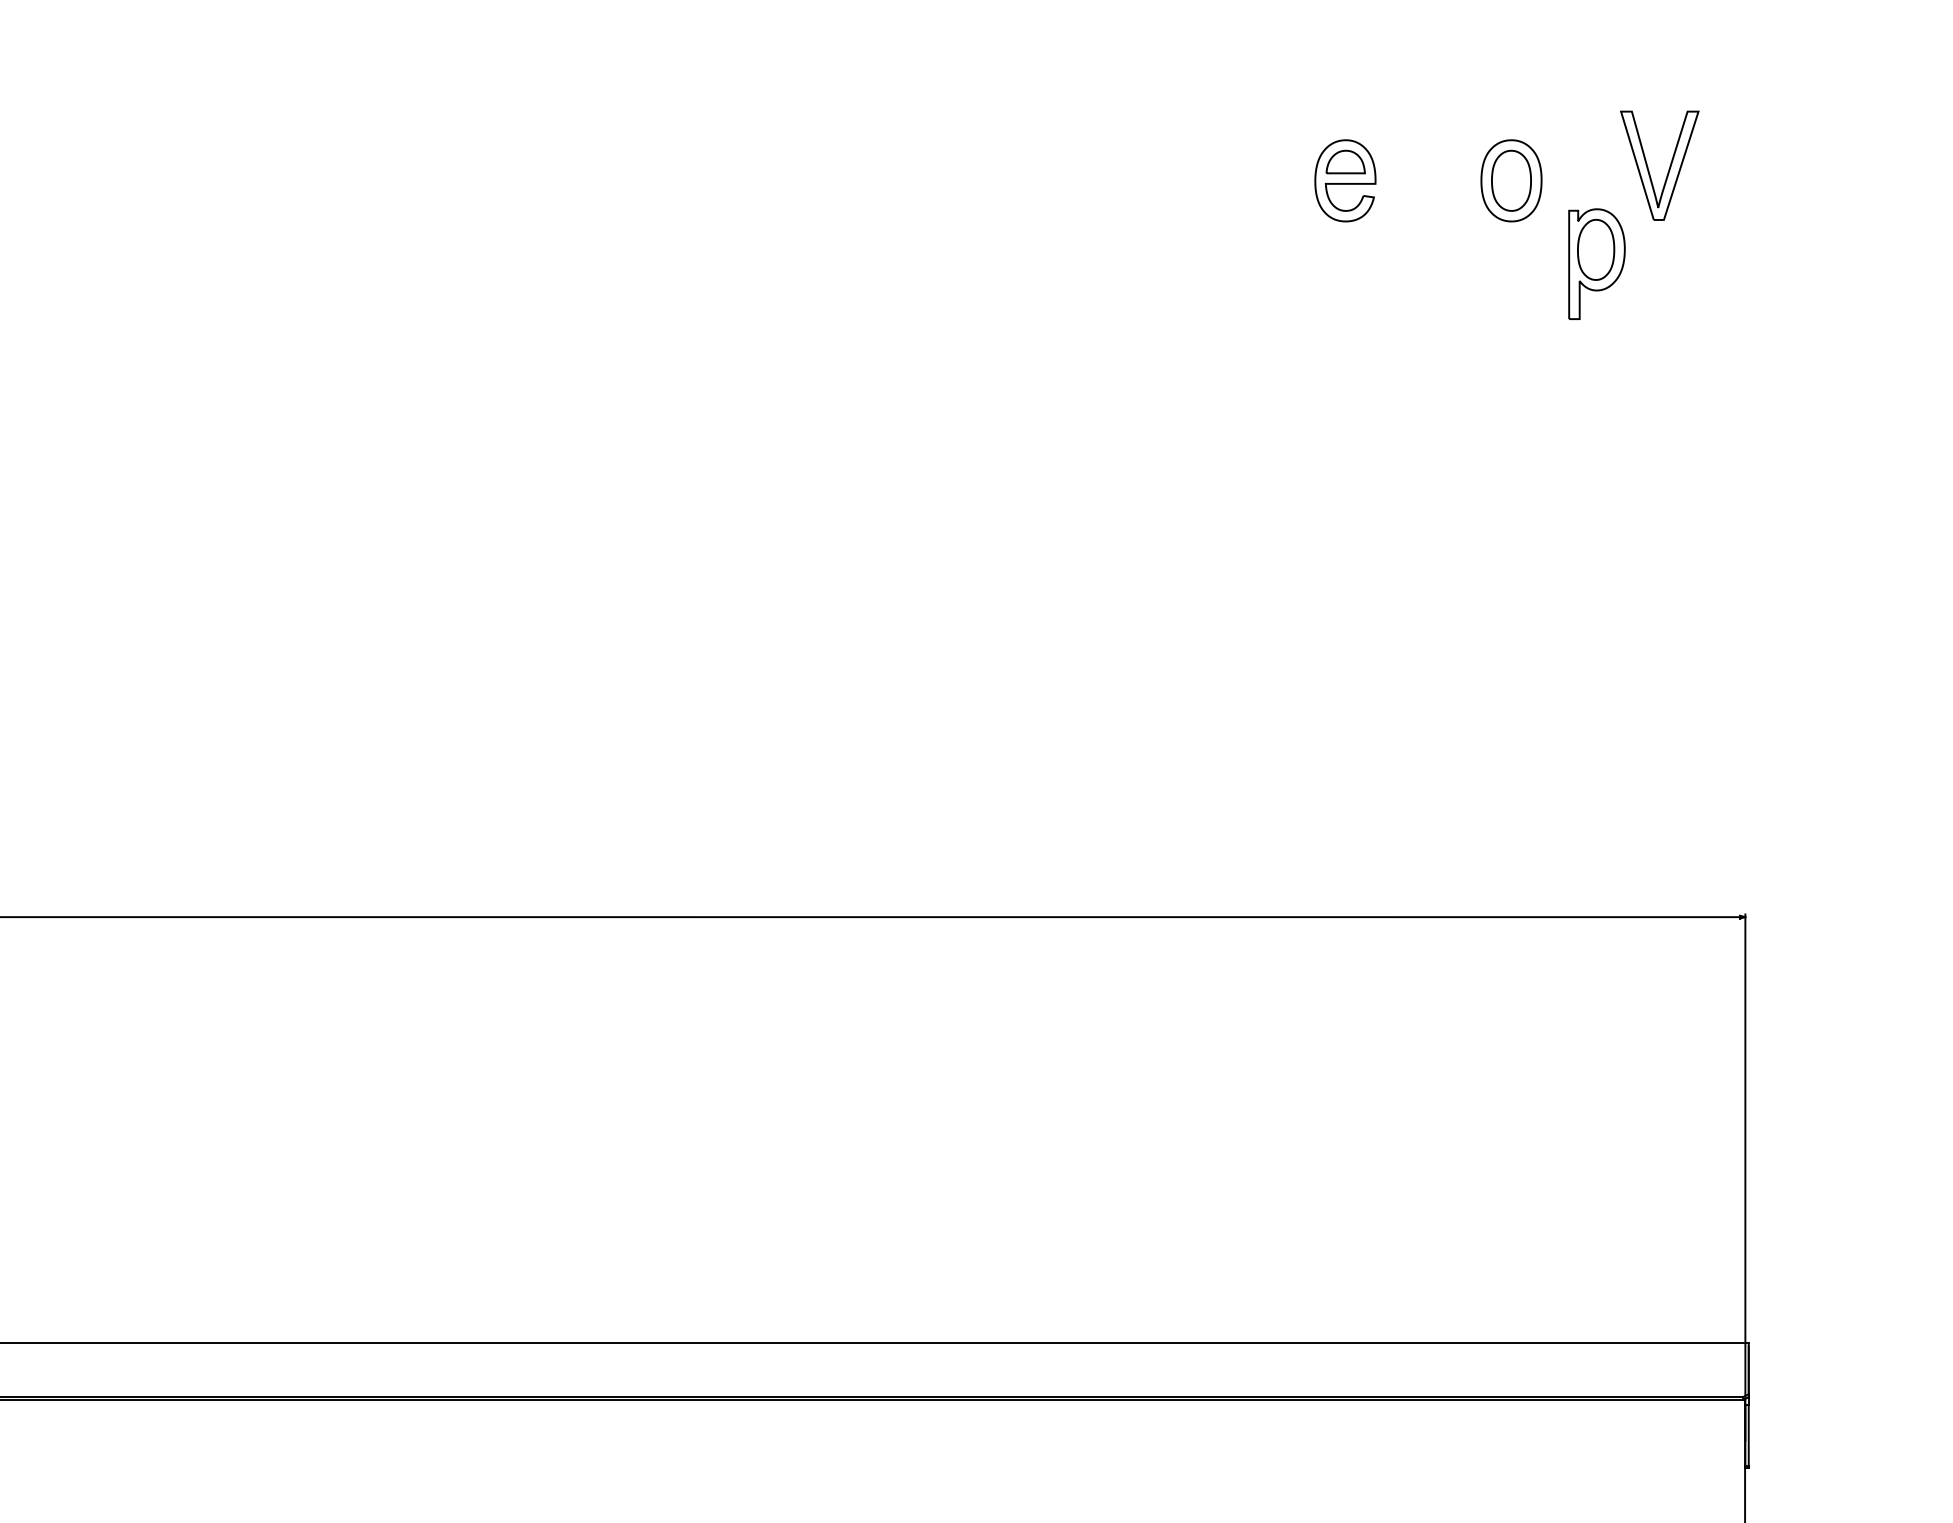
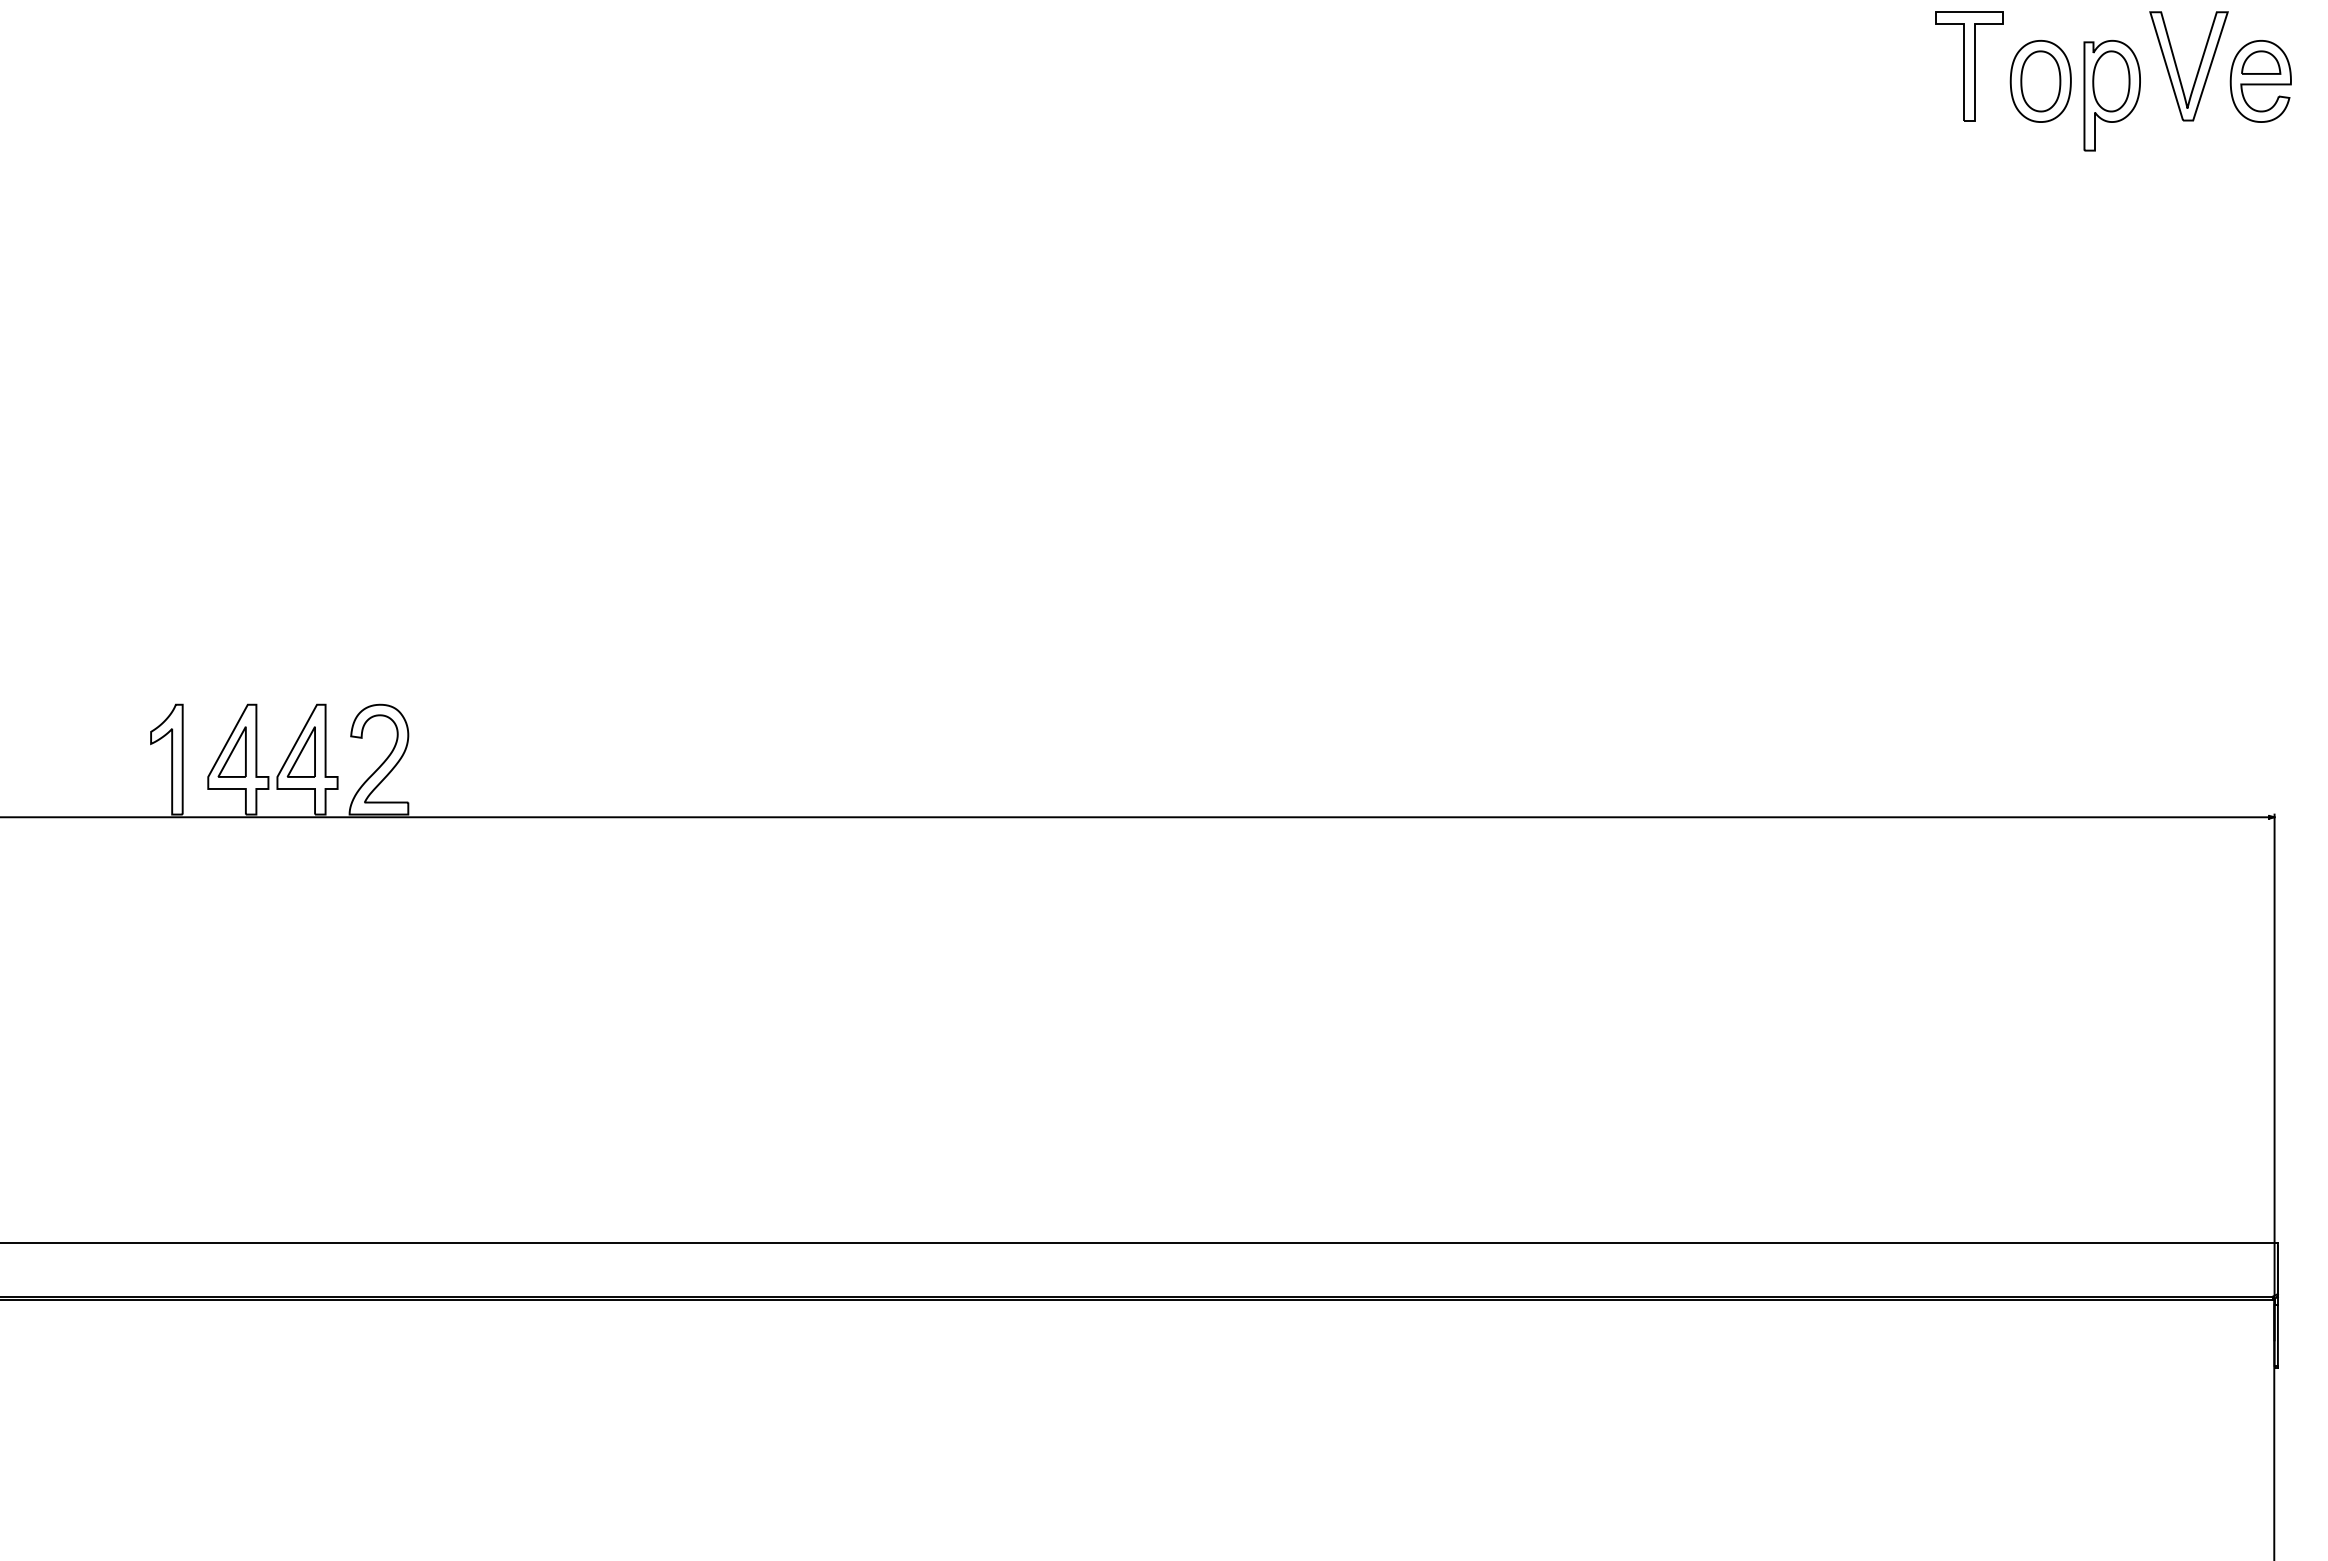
part: (1440, 165) -> (1969, 66), added
part: (1345, 180) -> (2260, 81), moved
part: (1596, 263) -> (2111, 95), moved

